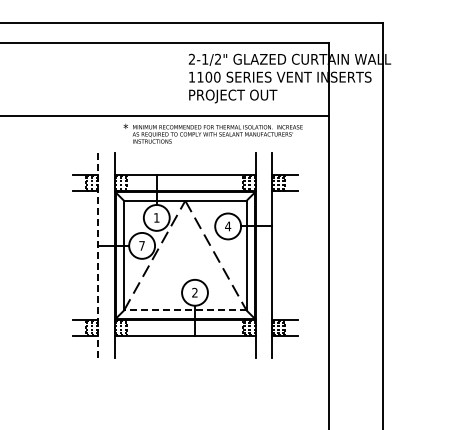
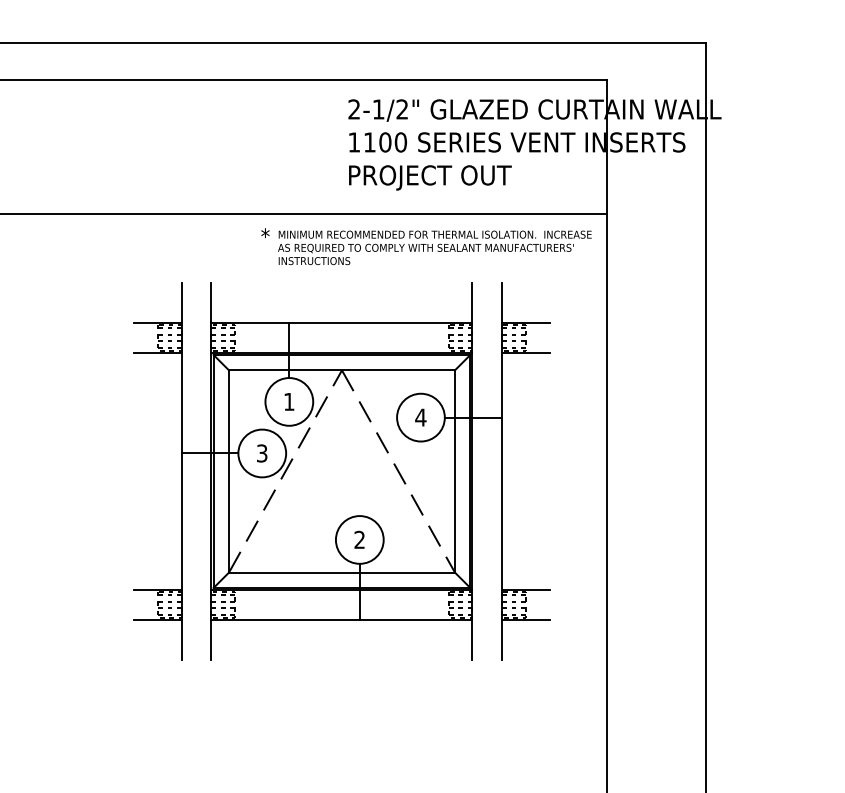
text: (212, 133) -> (425, 246), moved
text: (141, 245) -> (261, 452), 7 -> 3
line: (98, 255) -> (181, 471), dashed -> solid
line: (184, 310) -> (340, 572), dashed -> solid

